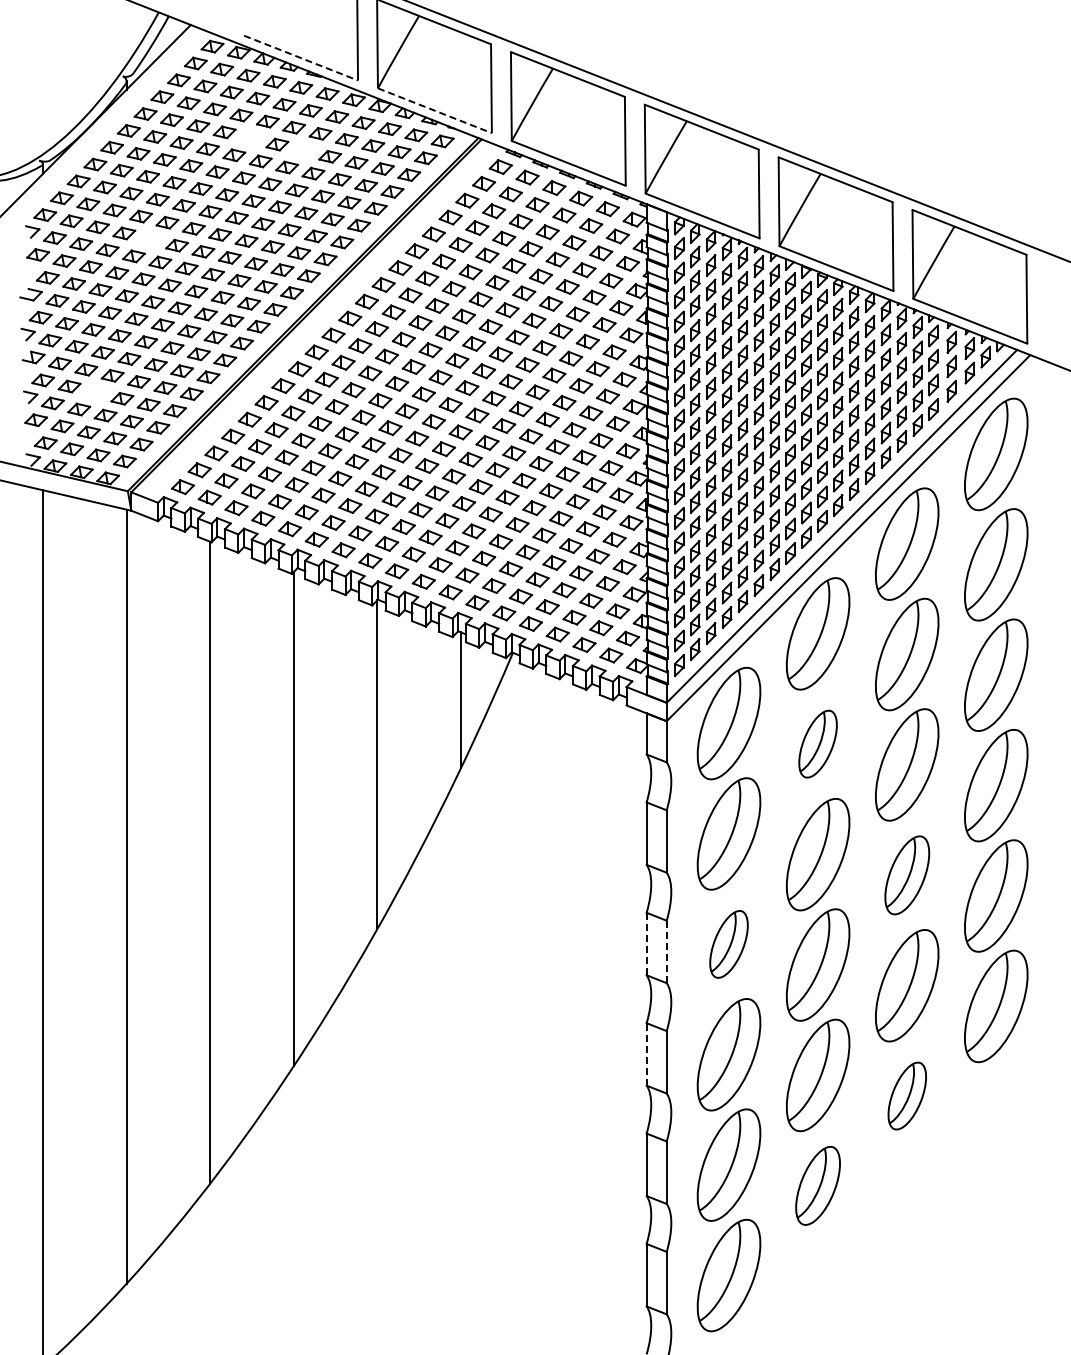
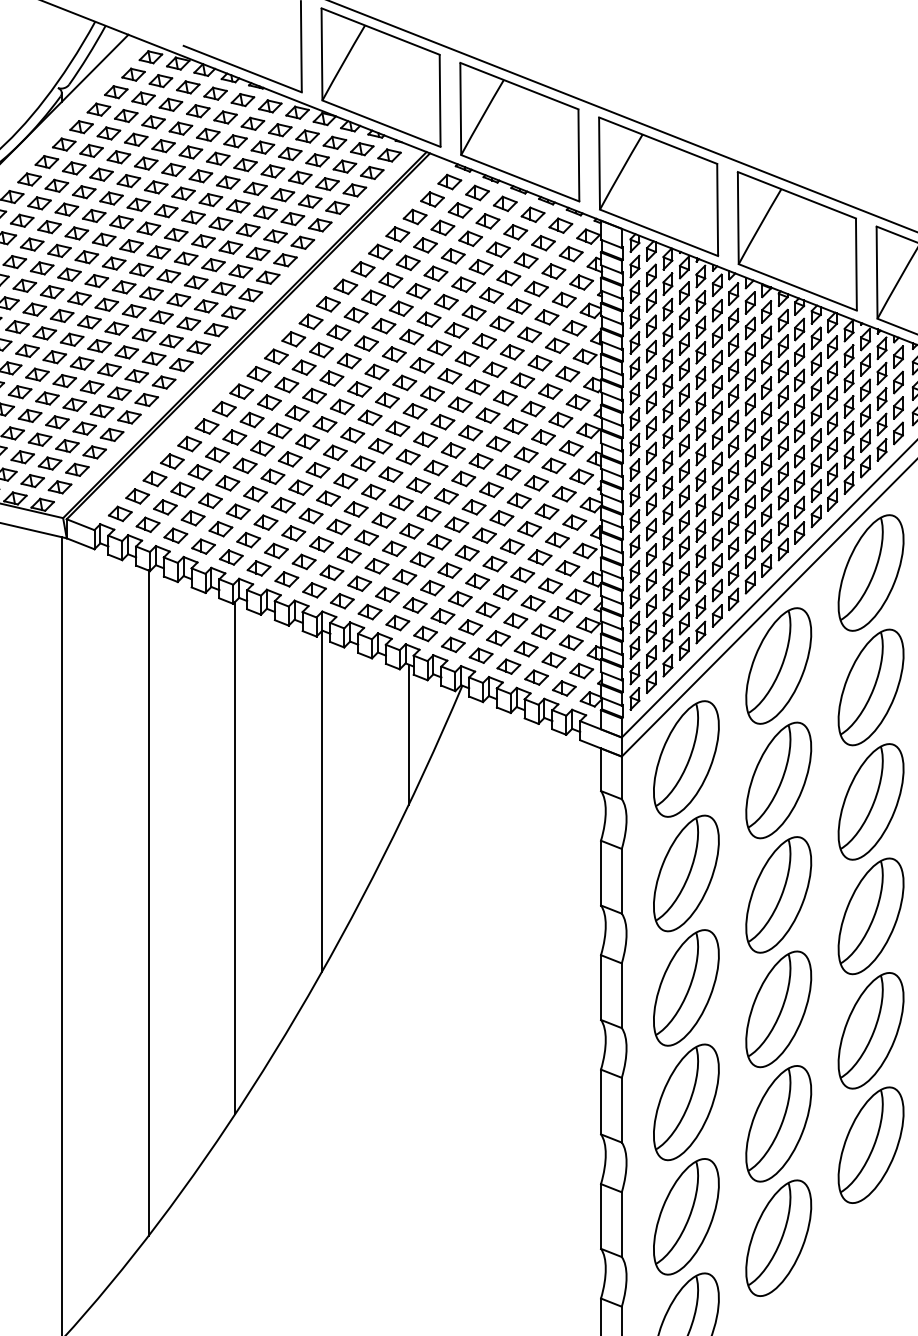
line: (301, 58) -> (243, 69), dashed -> solid
line: (435, 110) -> (382, 123), dashed -> solid
part: (250, 138) -> (190, 152), added
part: (303, 150) -> (245, 164), added
part: (150, 239) -> (86, 257), added
part: (95, 392) -> (29, 415), added
part: (817, 743) -> (778, 779), size x1.67
part: (907, 875) -> (871, 916), size x1.43
line: (646, 943) -> (600, 987), dashed -> solid
part: (728, 944) -> (685, 988), size x1.67
line: (666, 952) -> (621, 996), dashed -> solid
line: (646, 1053) -> (600, 1101), dashed -> solid
part: (907, 1095) -> (871, 1144), size x1.67
part: (817, 1185) -> (778, 1237), size x1.43

